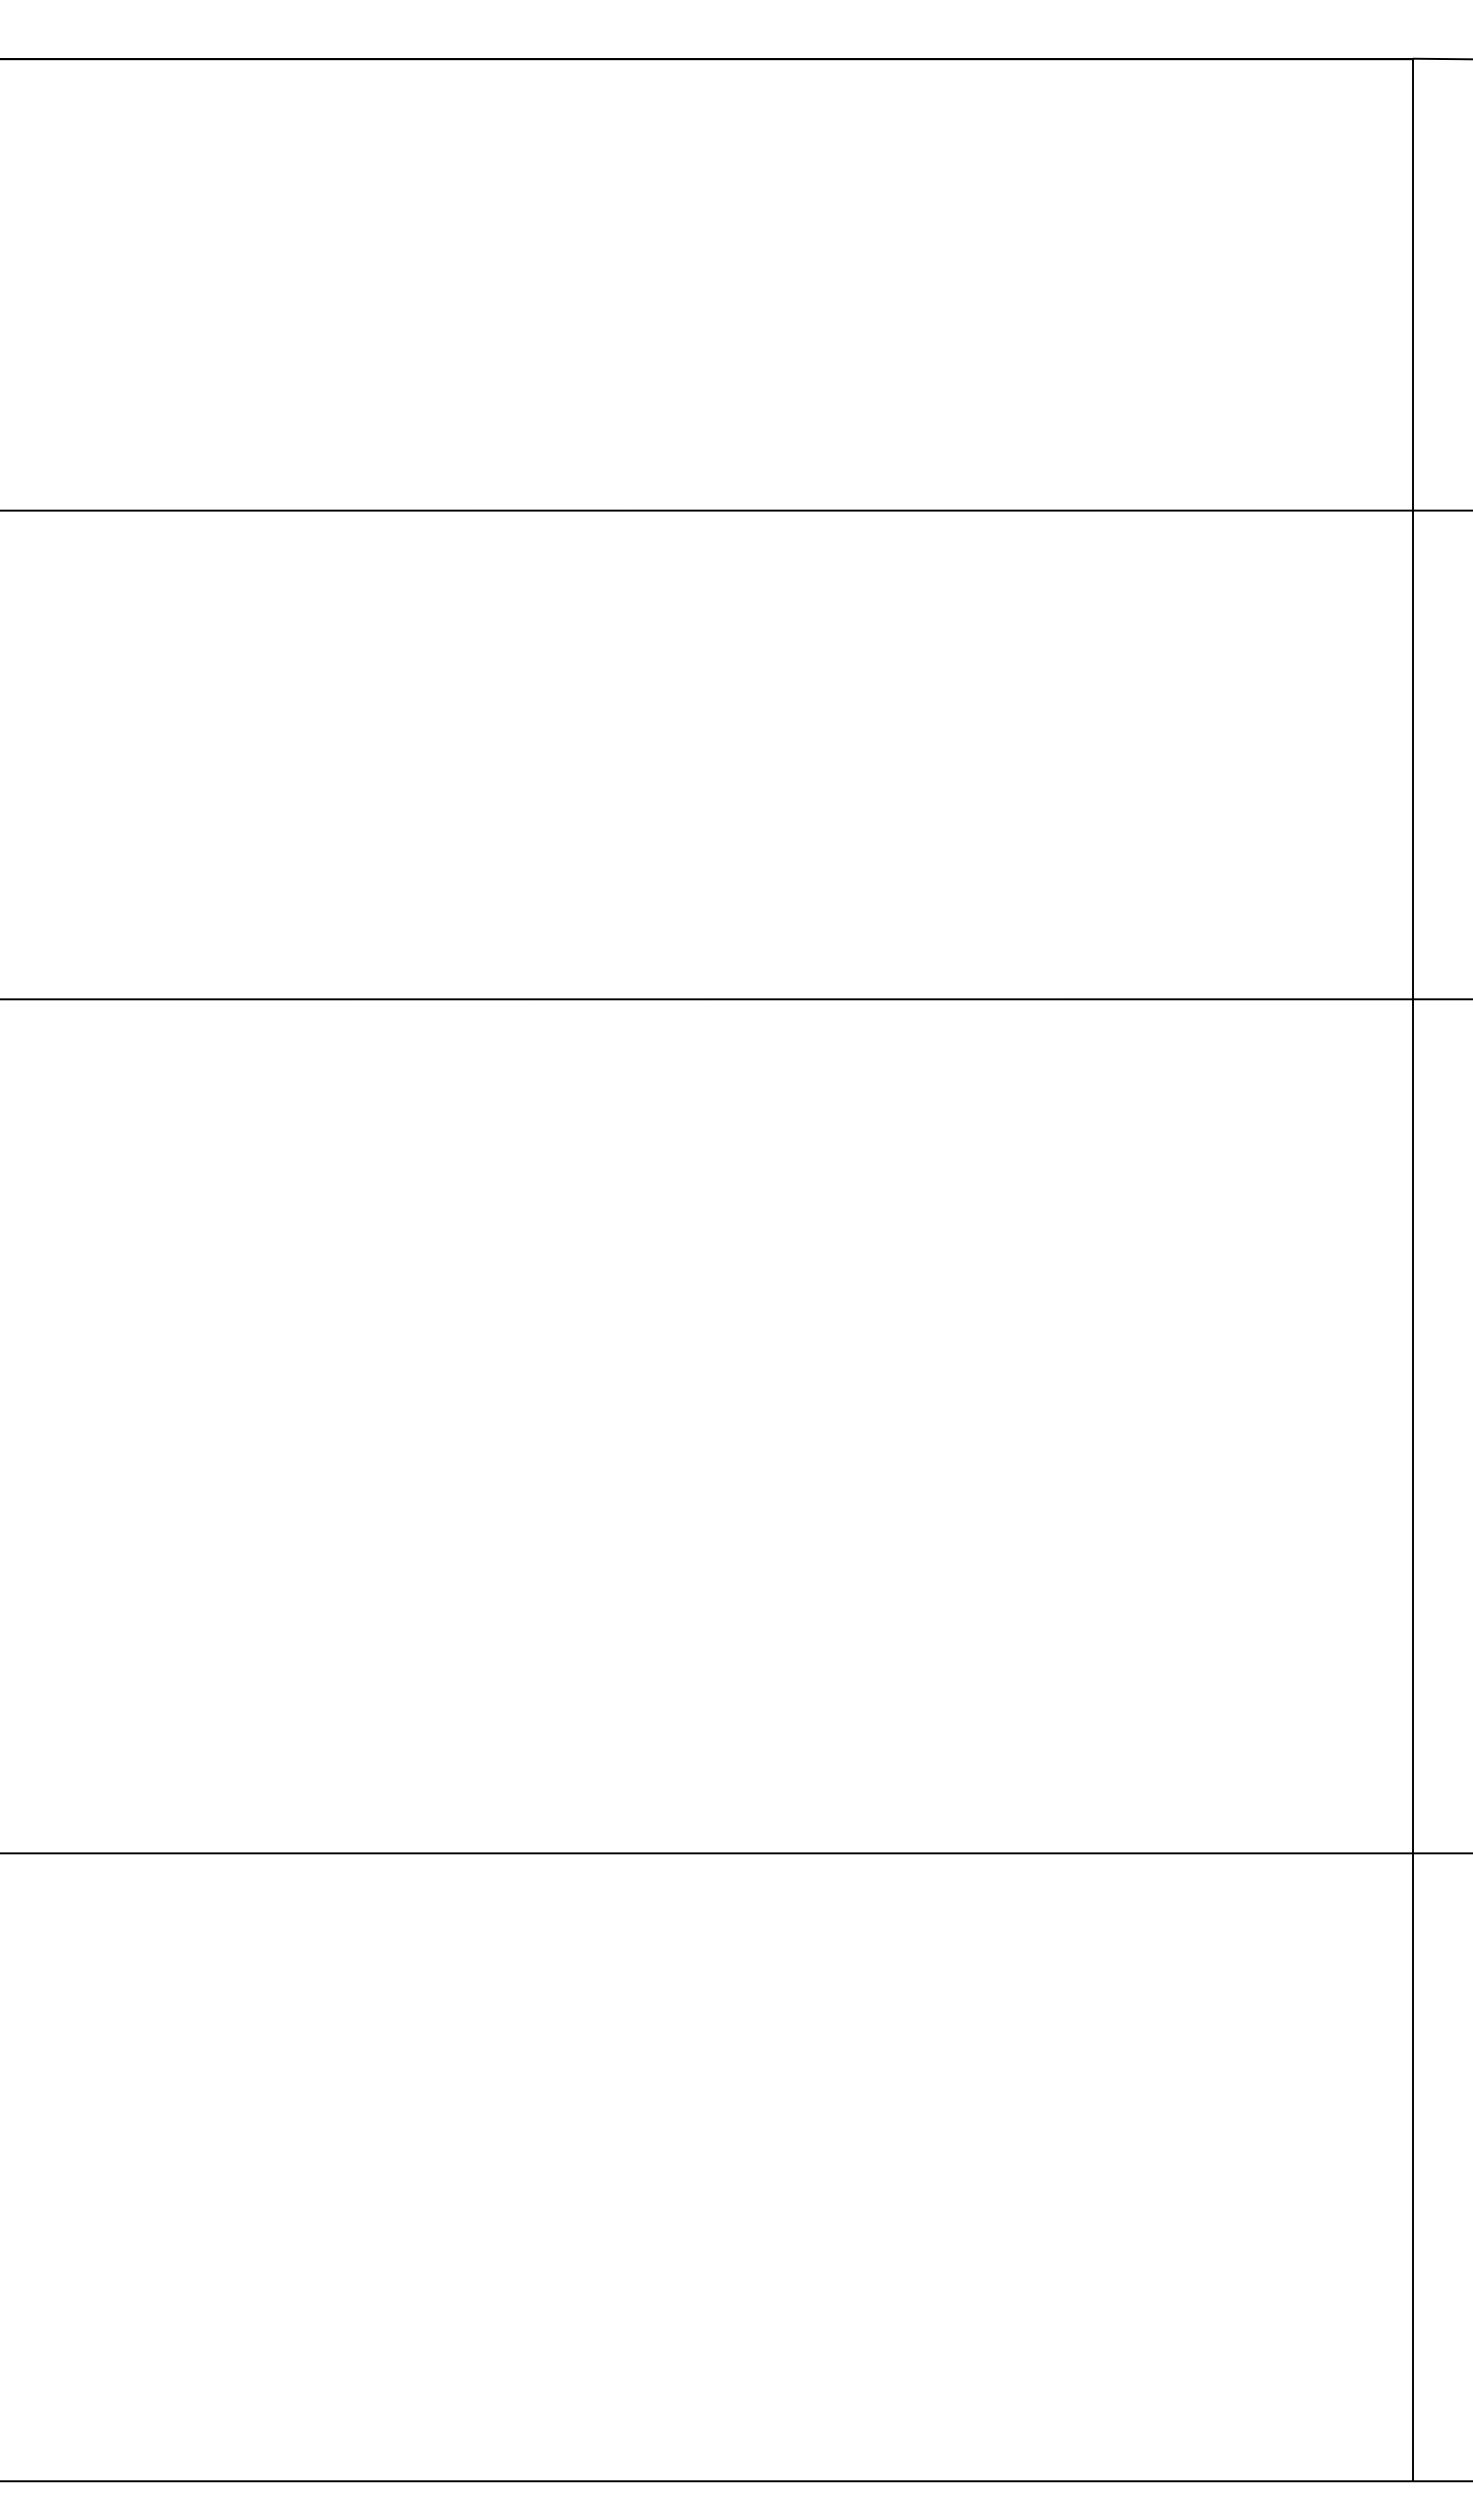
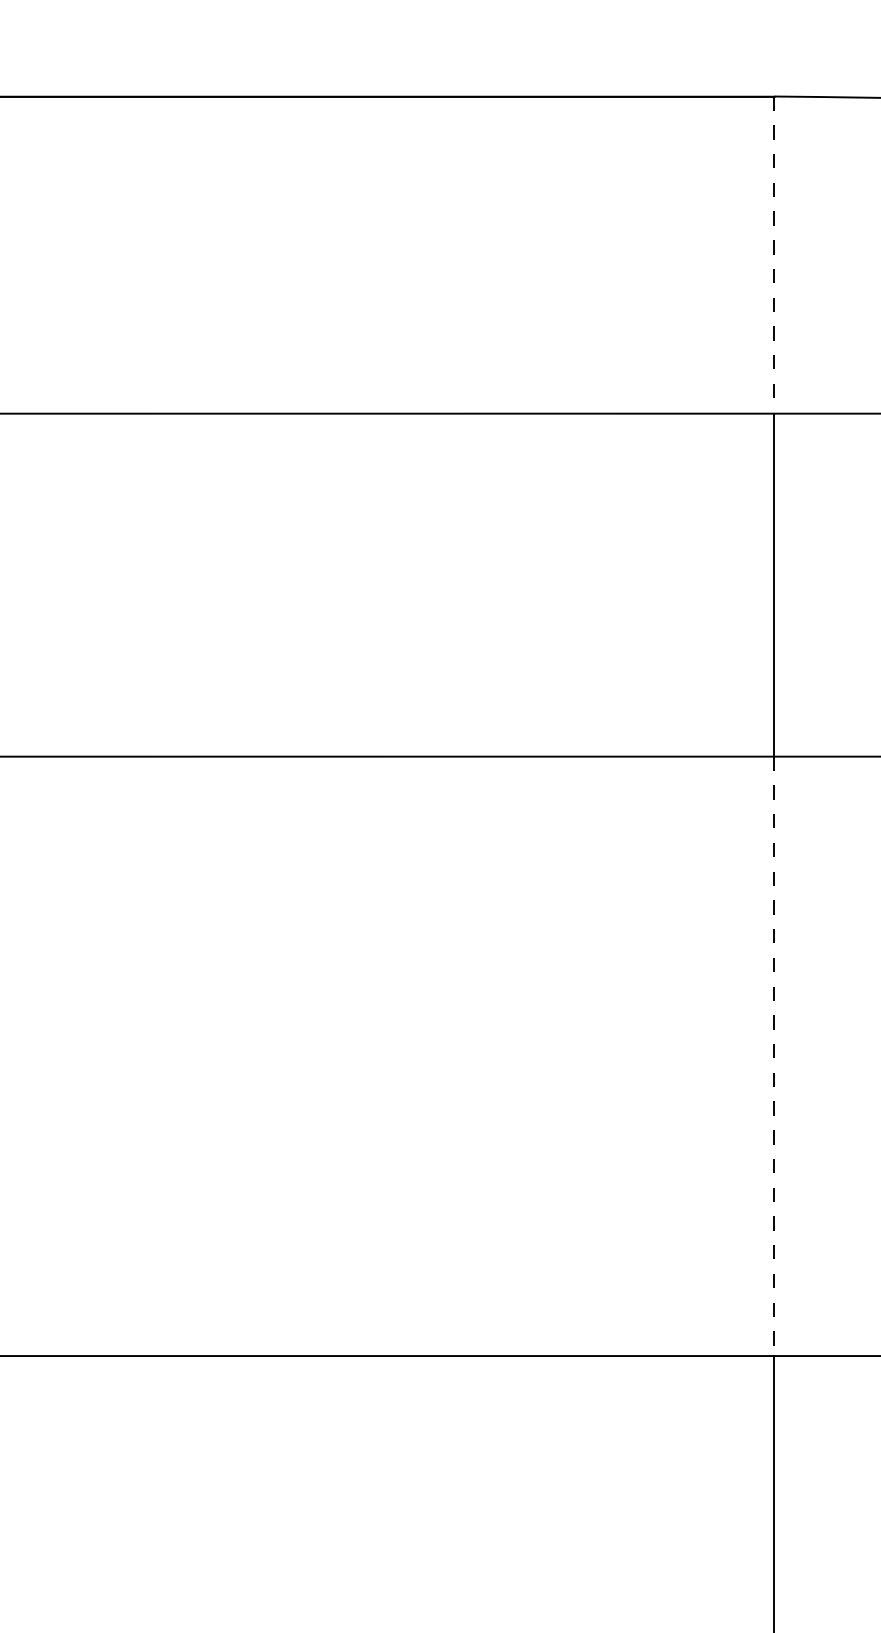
line: (1412, 284) -> (774, 254), solid -> dashed
line: (1412, 1426) -> (774, 1056), solid -> dashed

